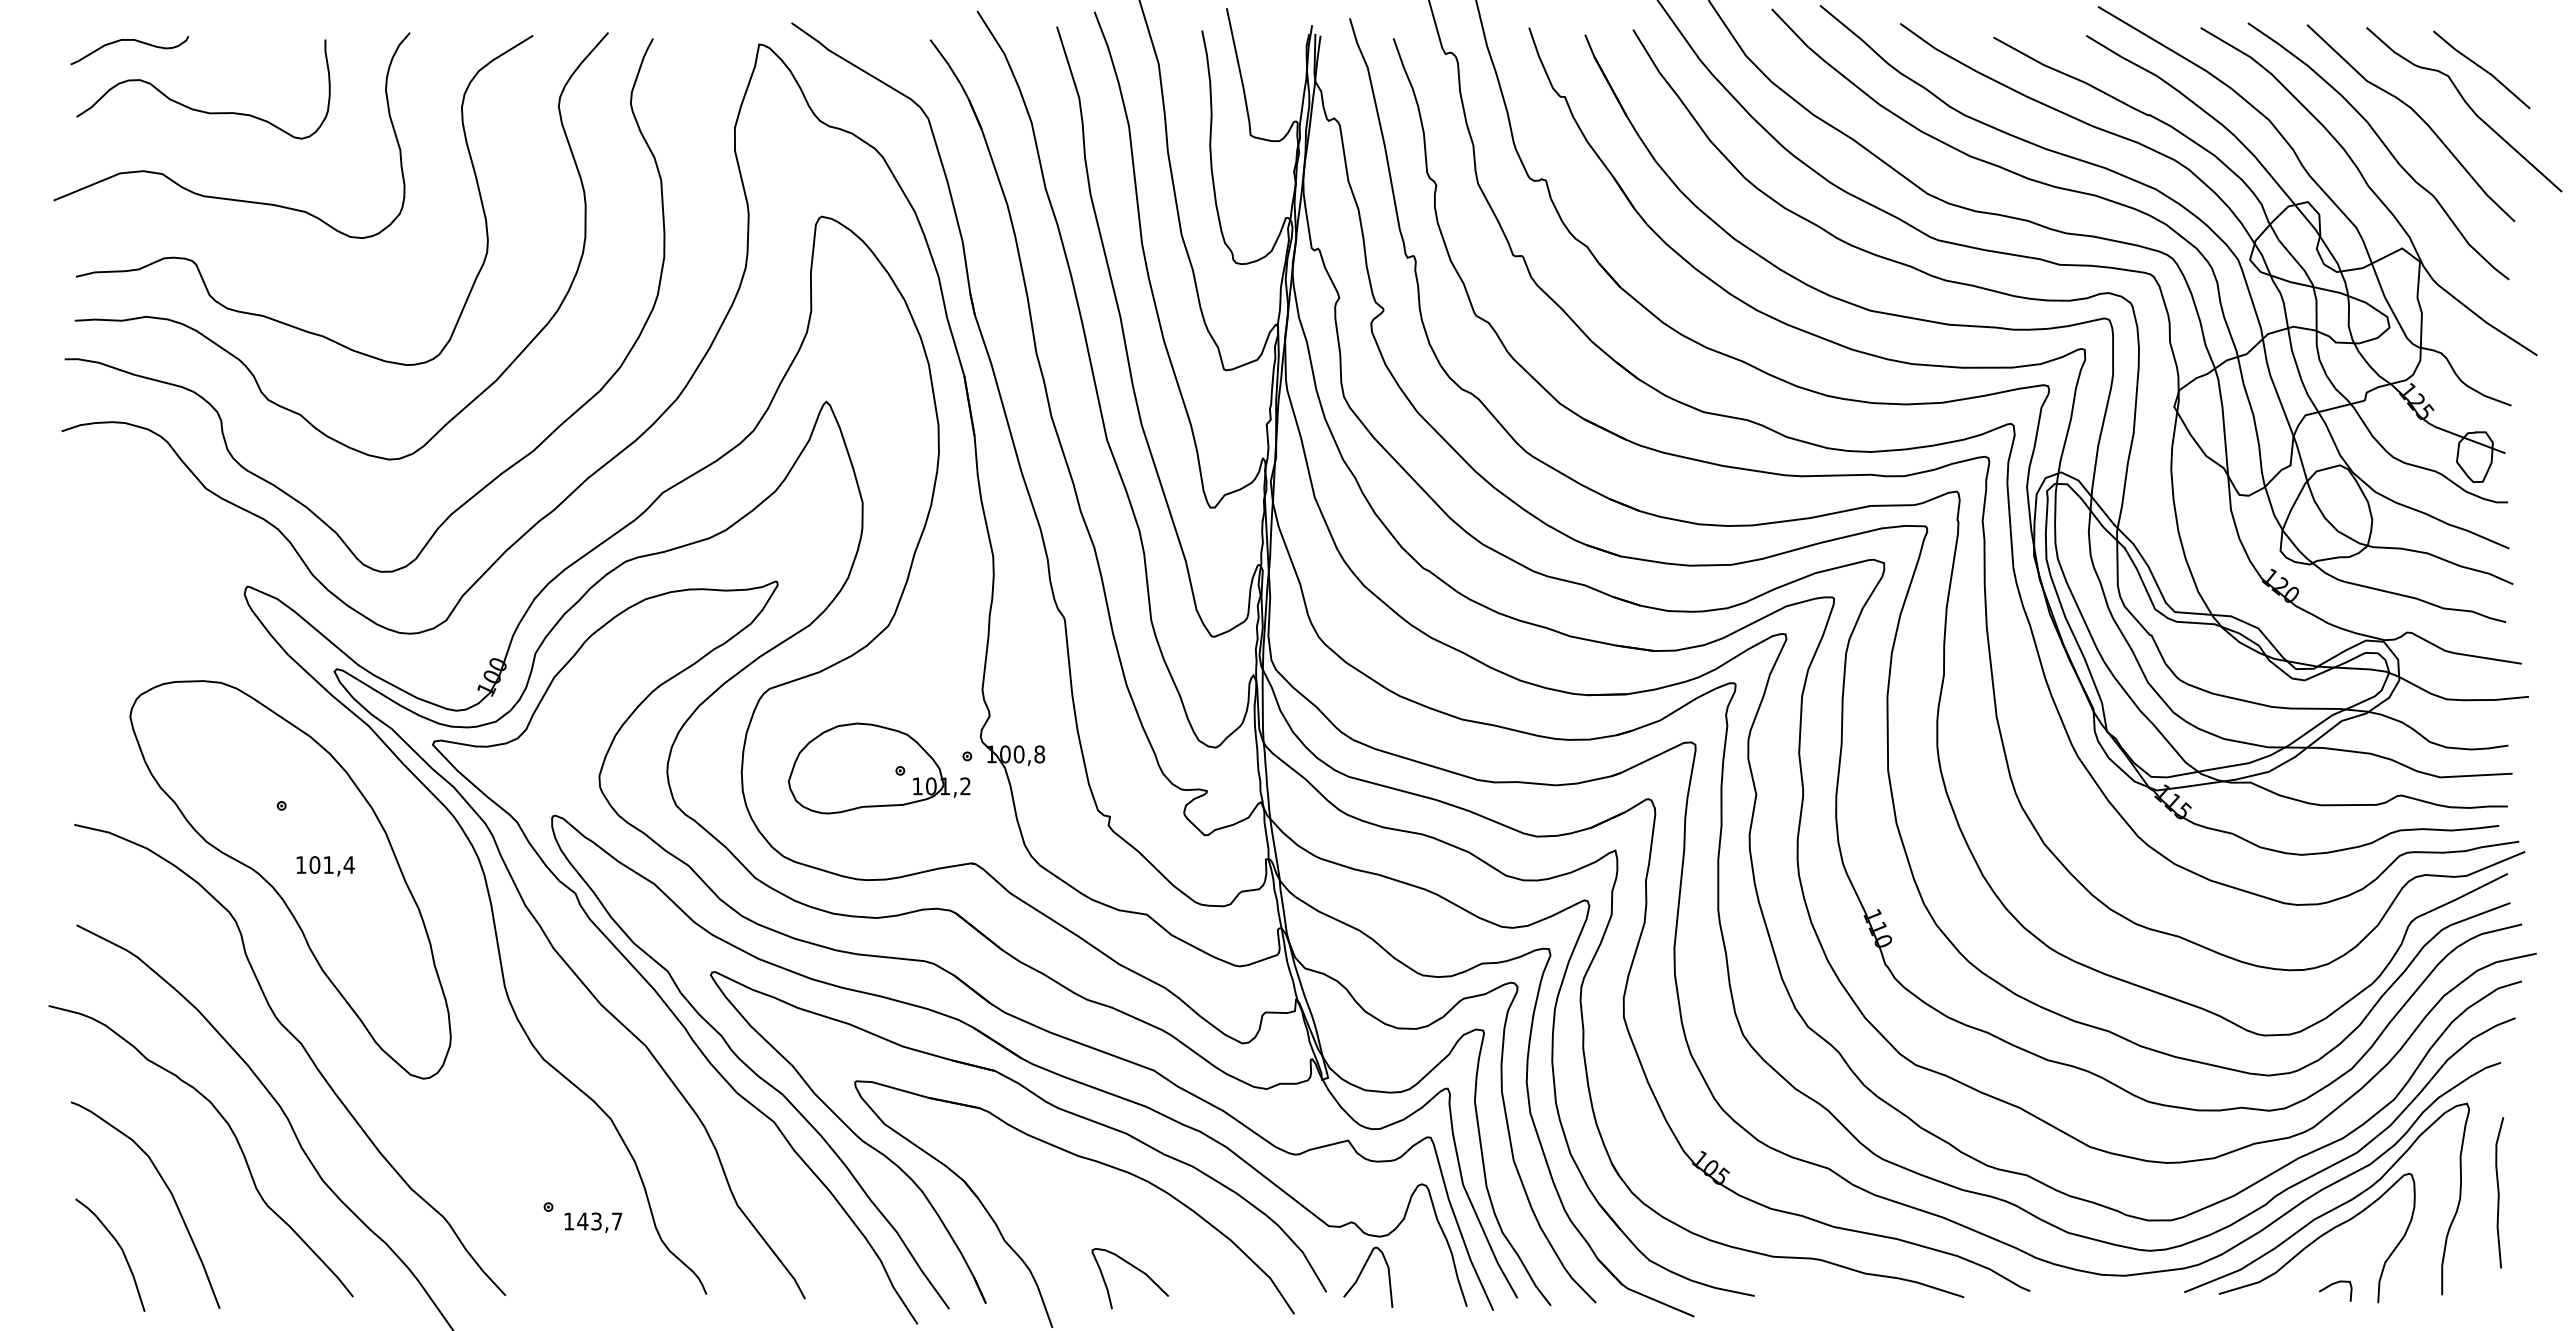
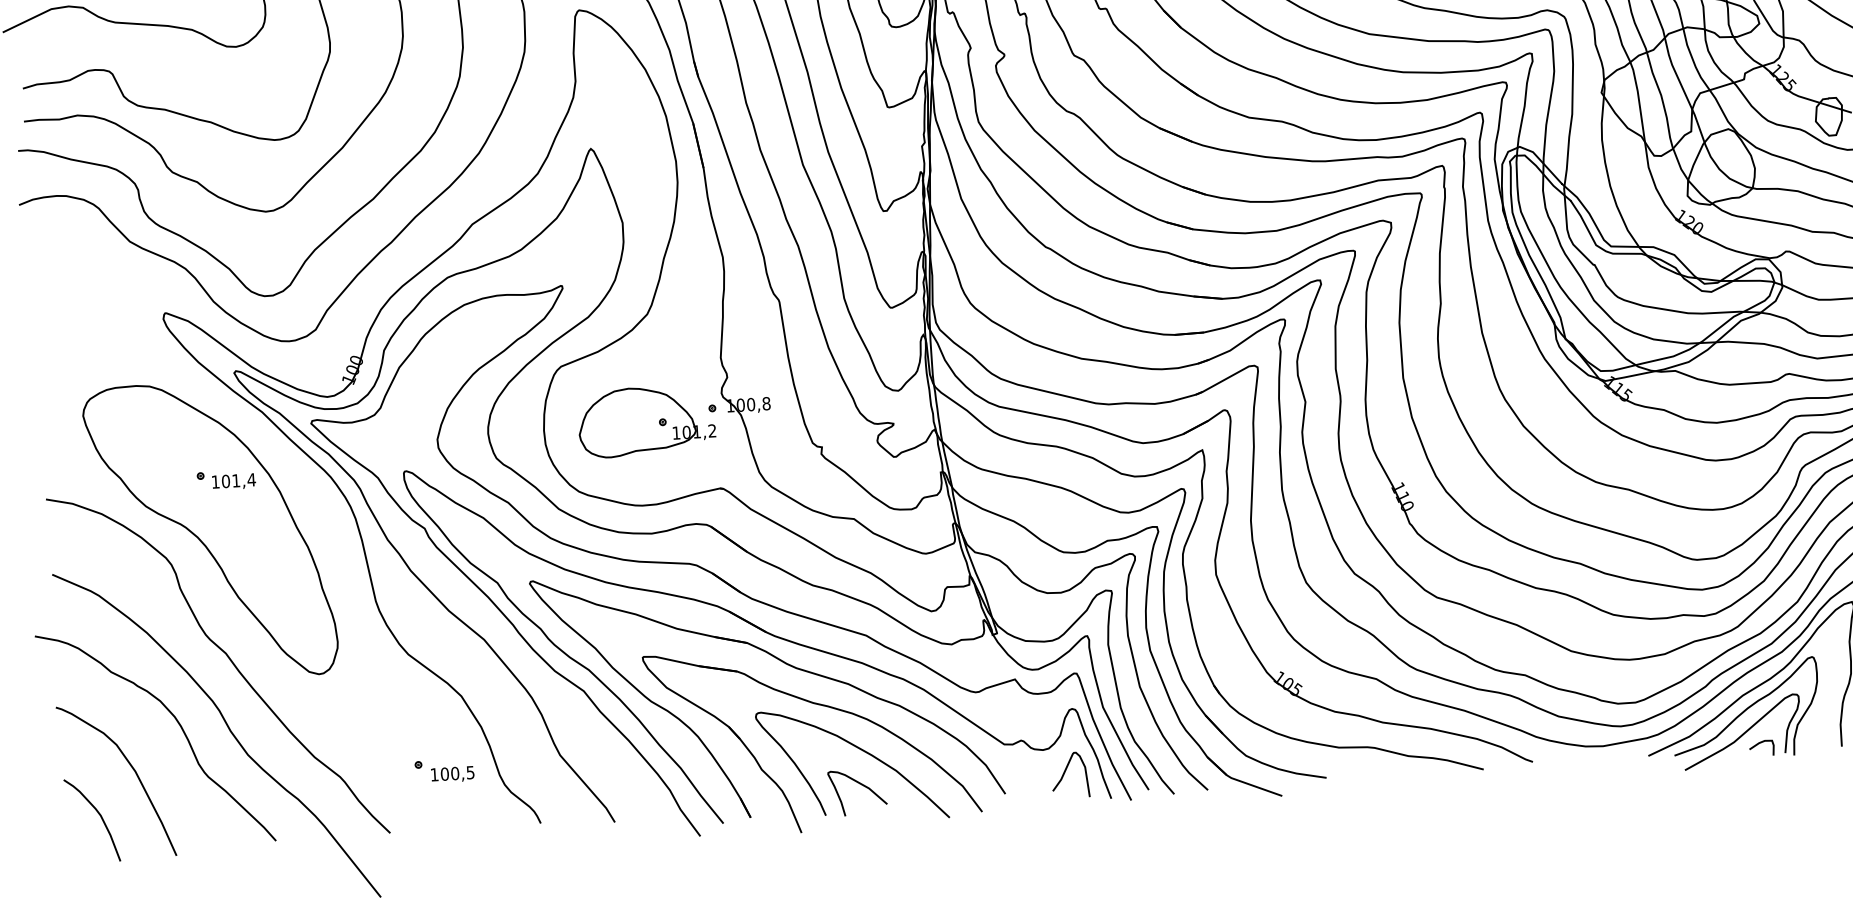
text: (325, 866) -> (233, 482), moved
text: (599, 1221) -> (457, 773), 143,7 -> 100,5
curve: (1139, 1223) -> (862, 750), added
curve: (2312, 1269) -> (1743, 733), added
curve: (1361, 1273) -> (1065, 772), moved

